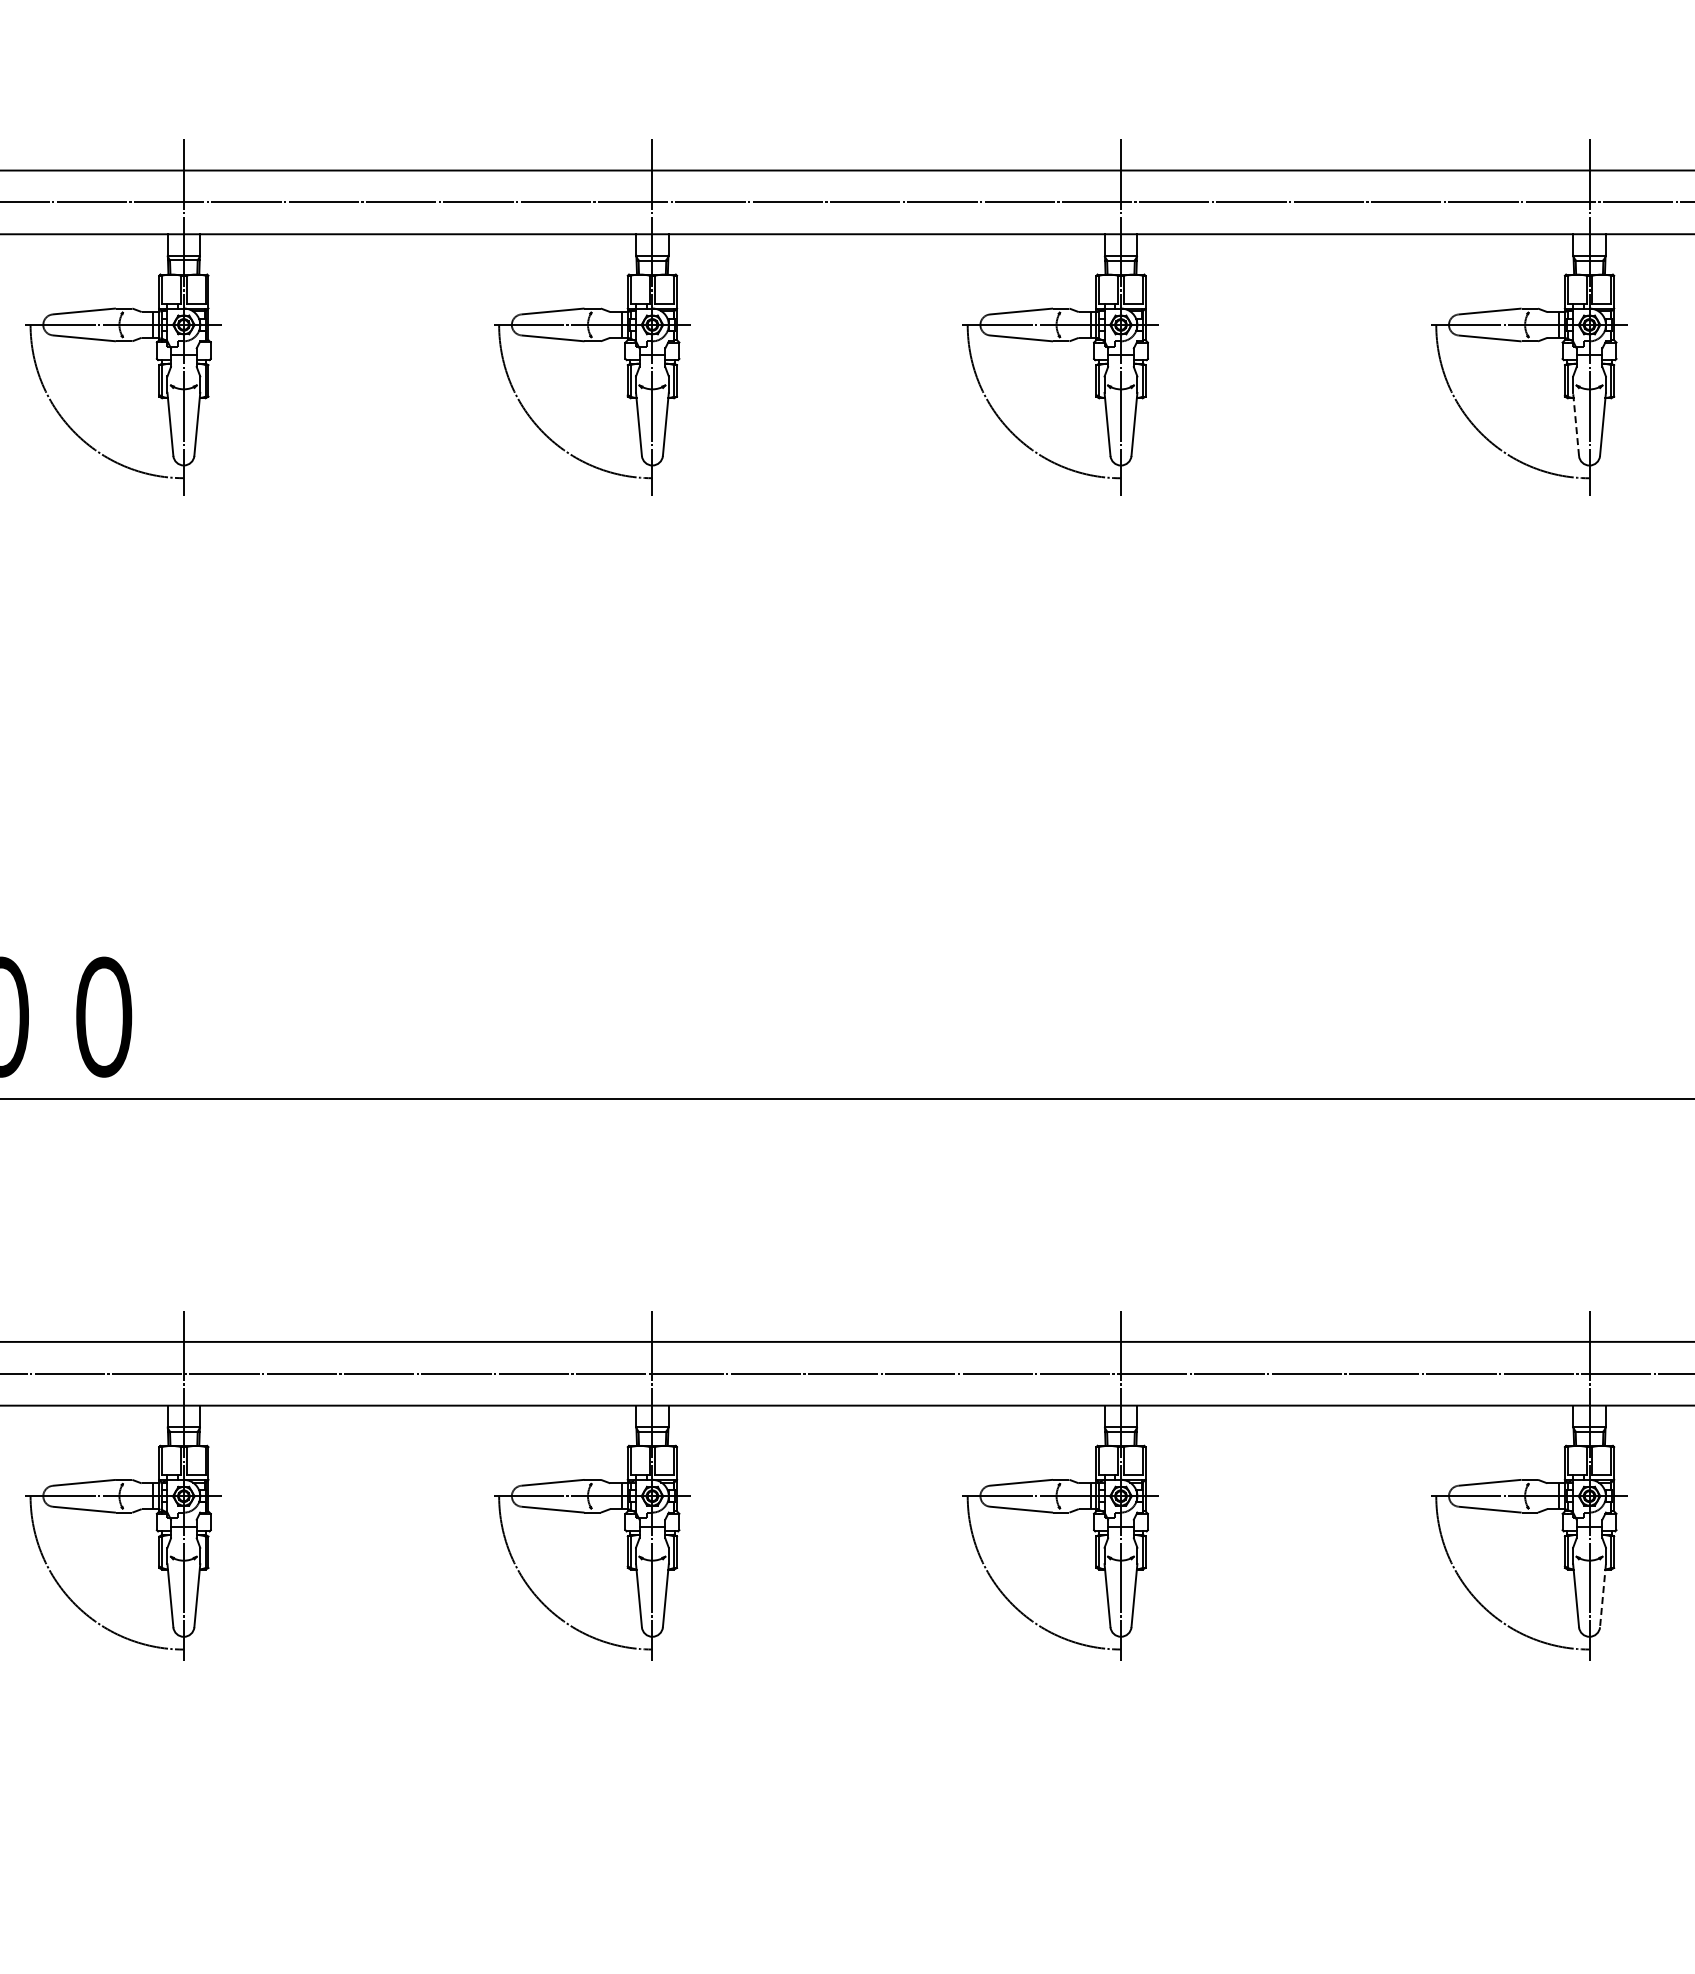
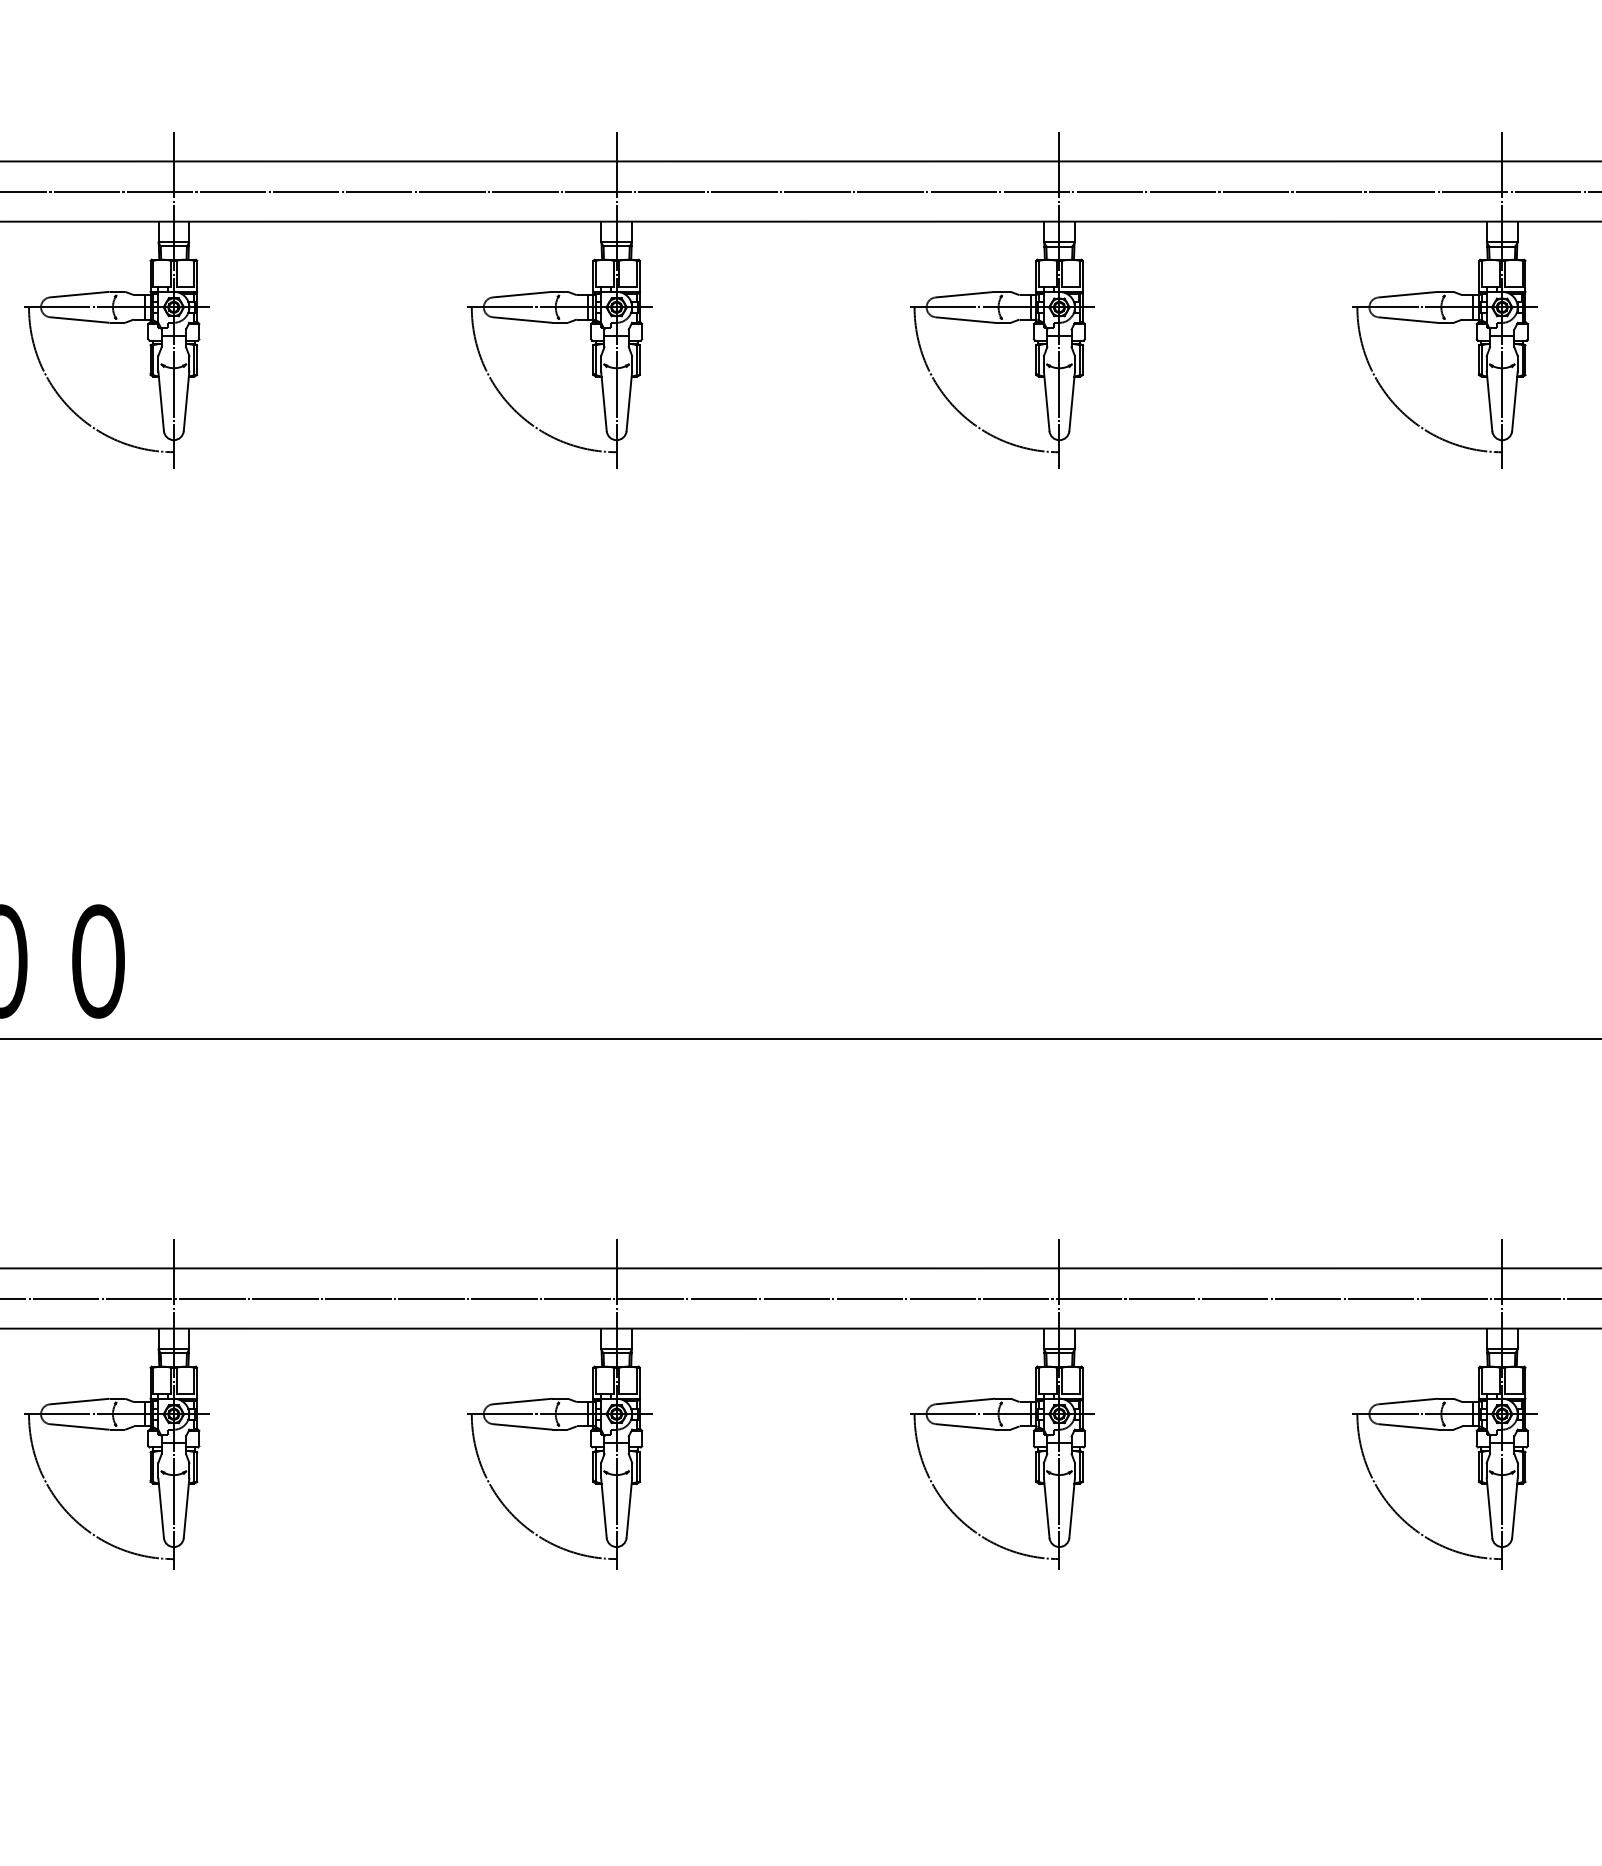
line: (1576, 424) -> (1489, 401), dashed -> solid
line: (1602, 1595) -> (1514, 1508), dashed -> solid

